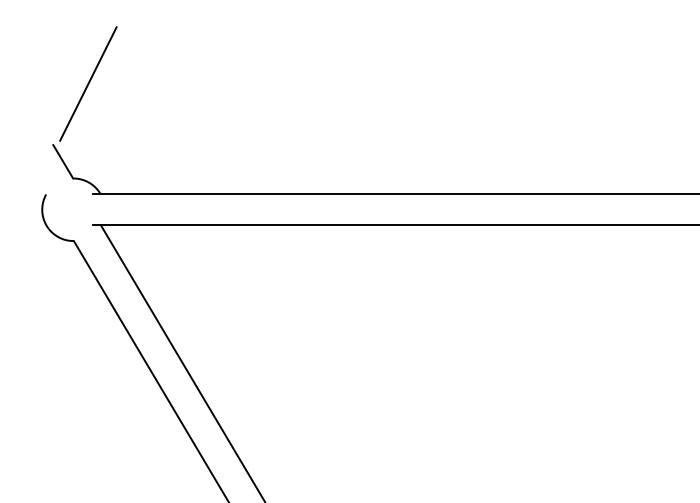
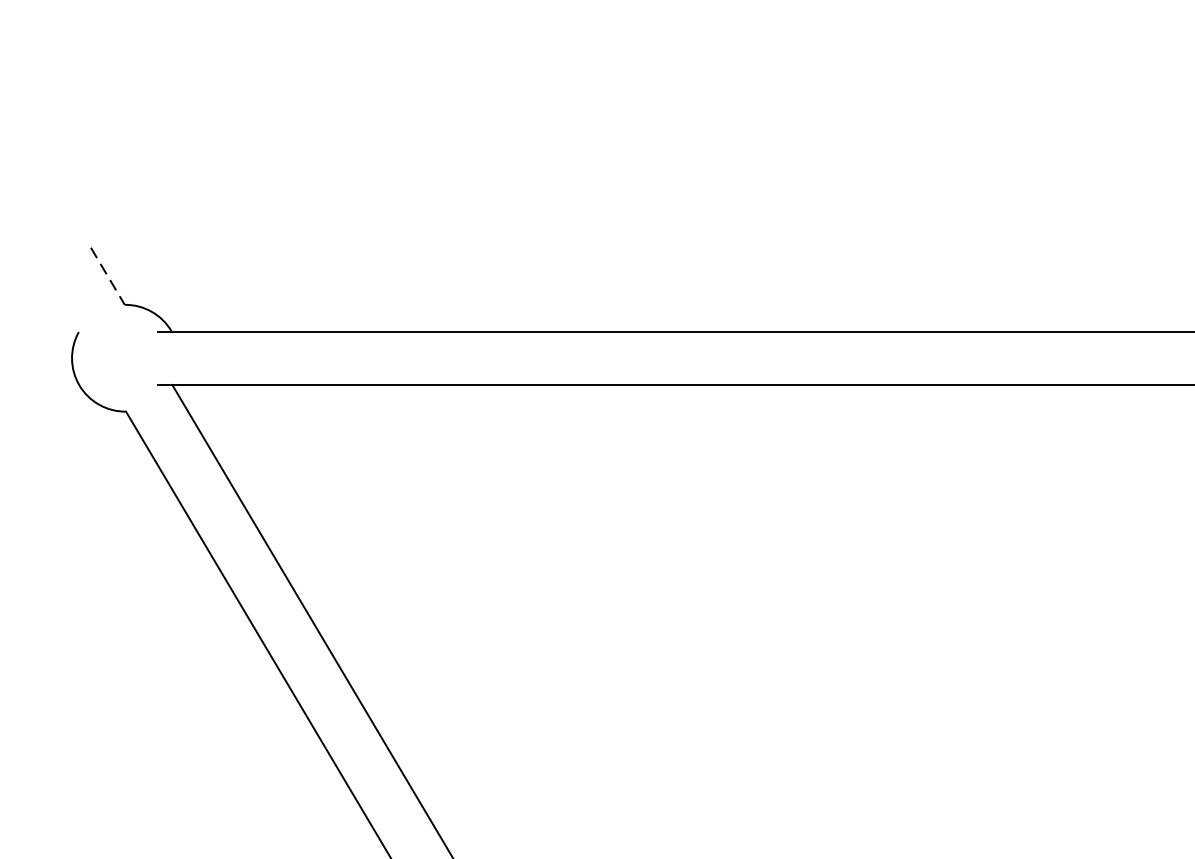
line: (88, 83) -> (151, 142), removed
line: (63, 162) -> (108, 277), solid -> dashed

